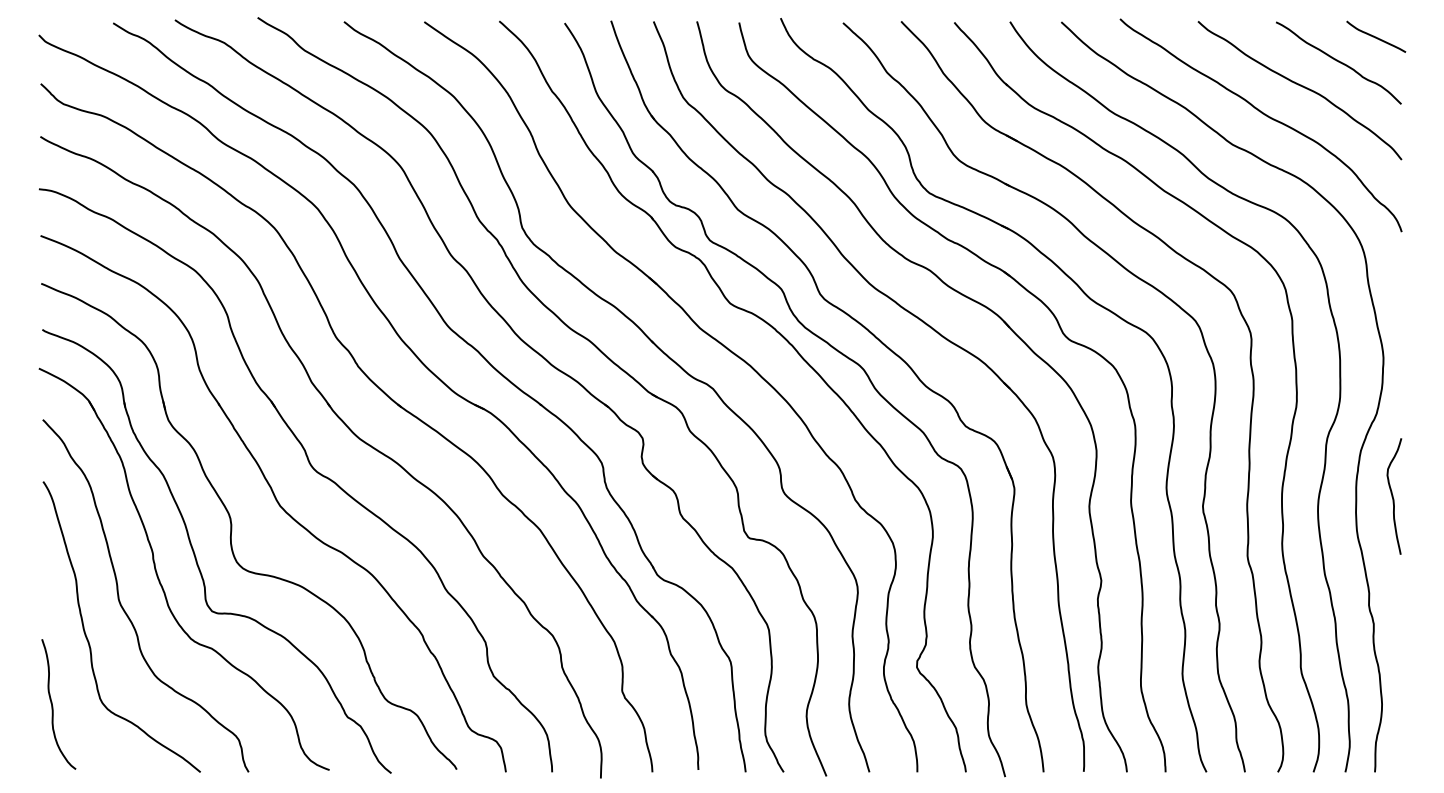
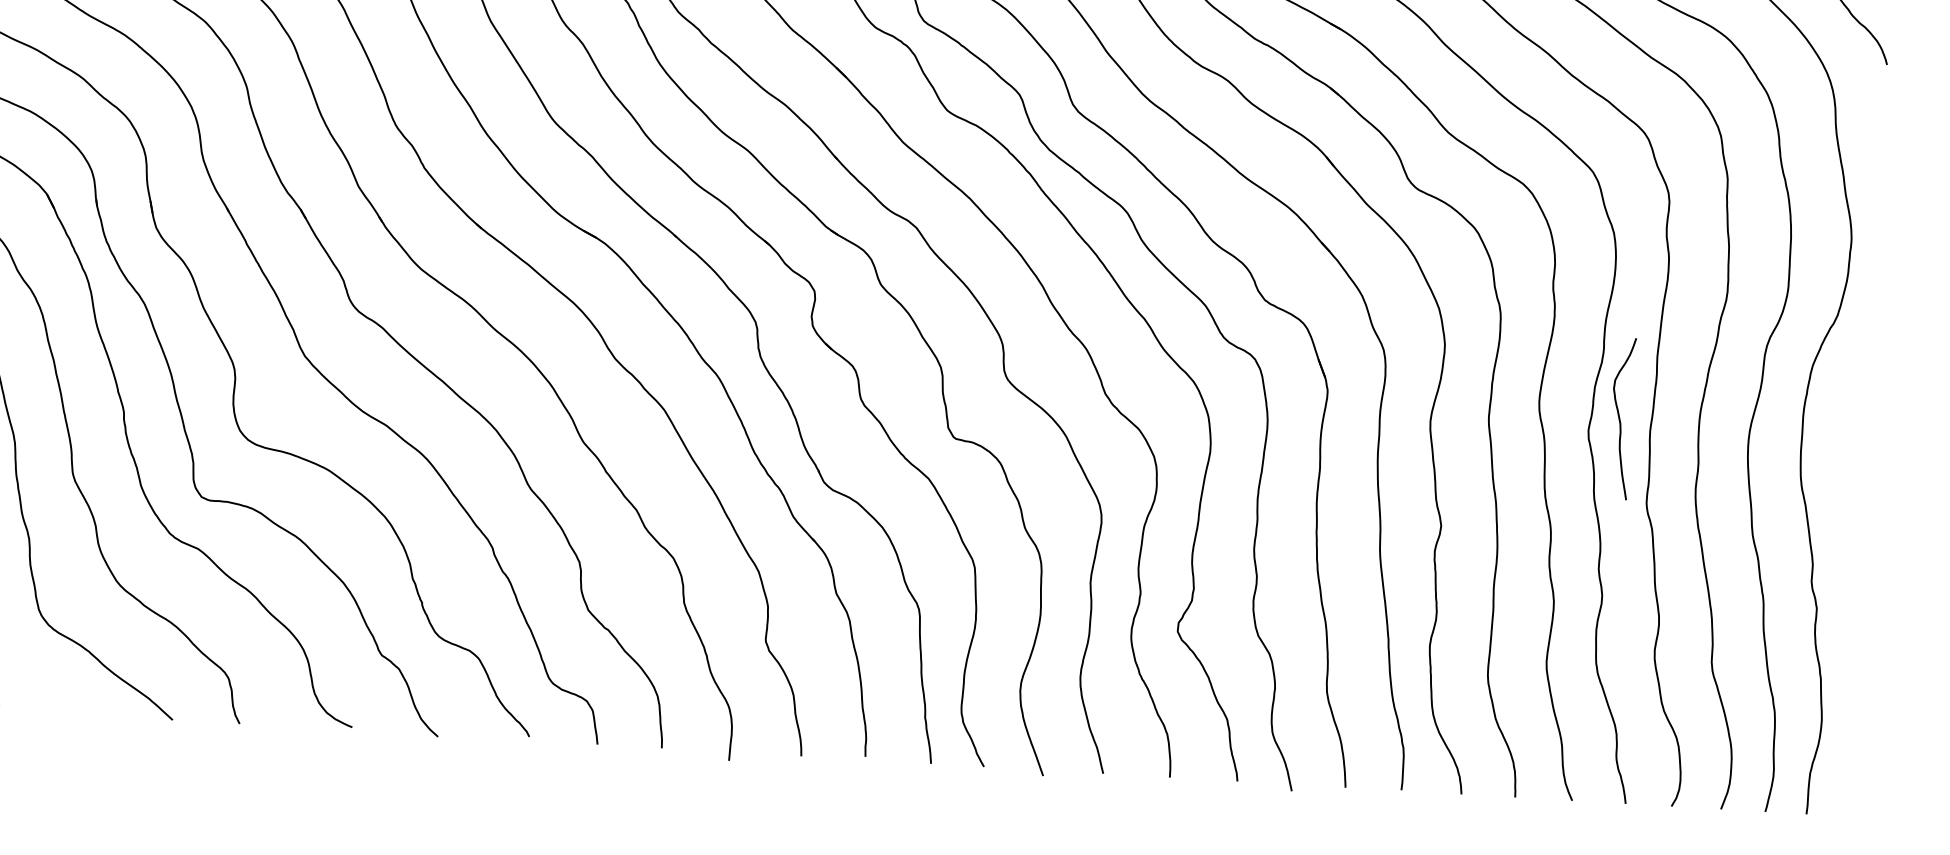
curve: (1393, 496) -> (1620, 418), moved

